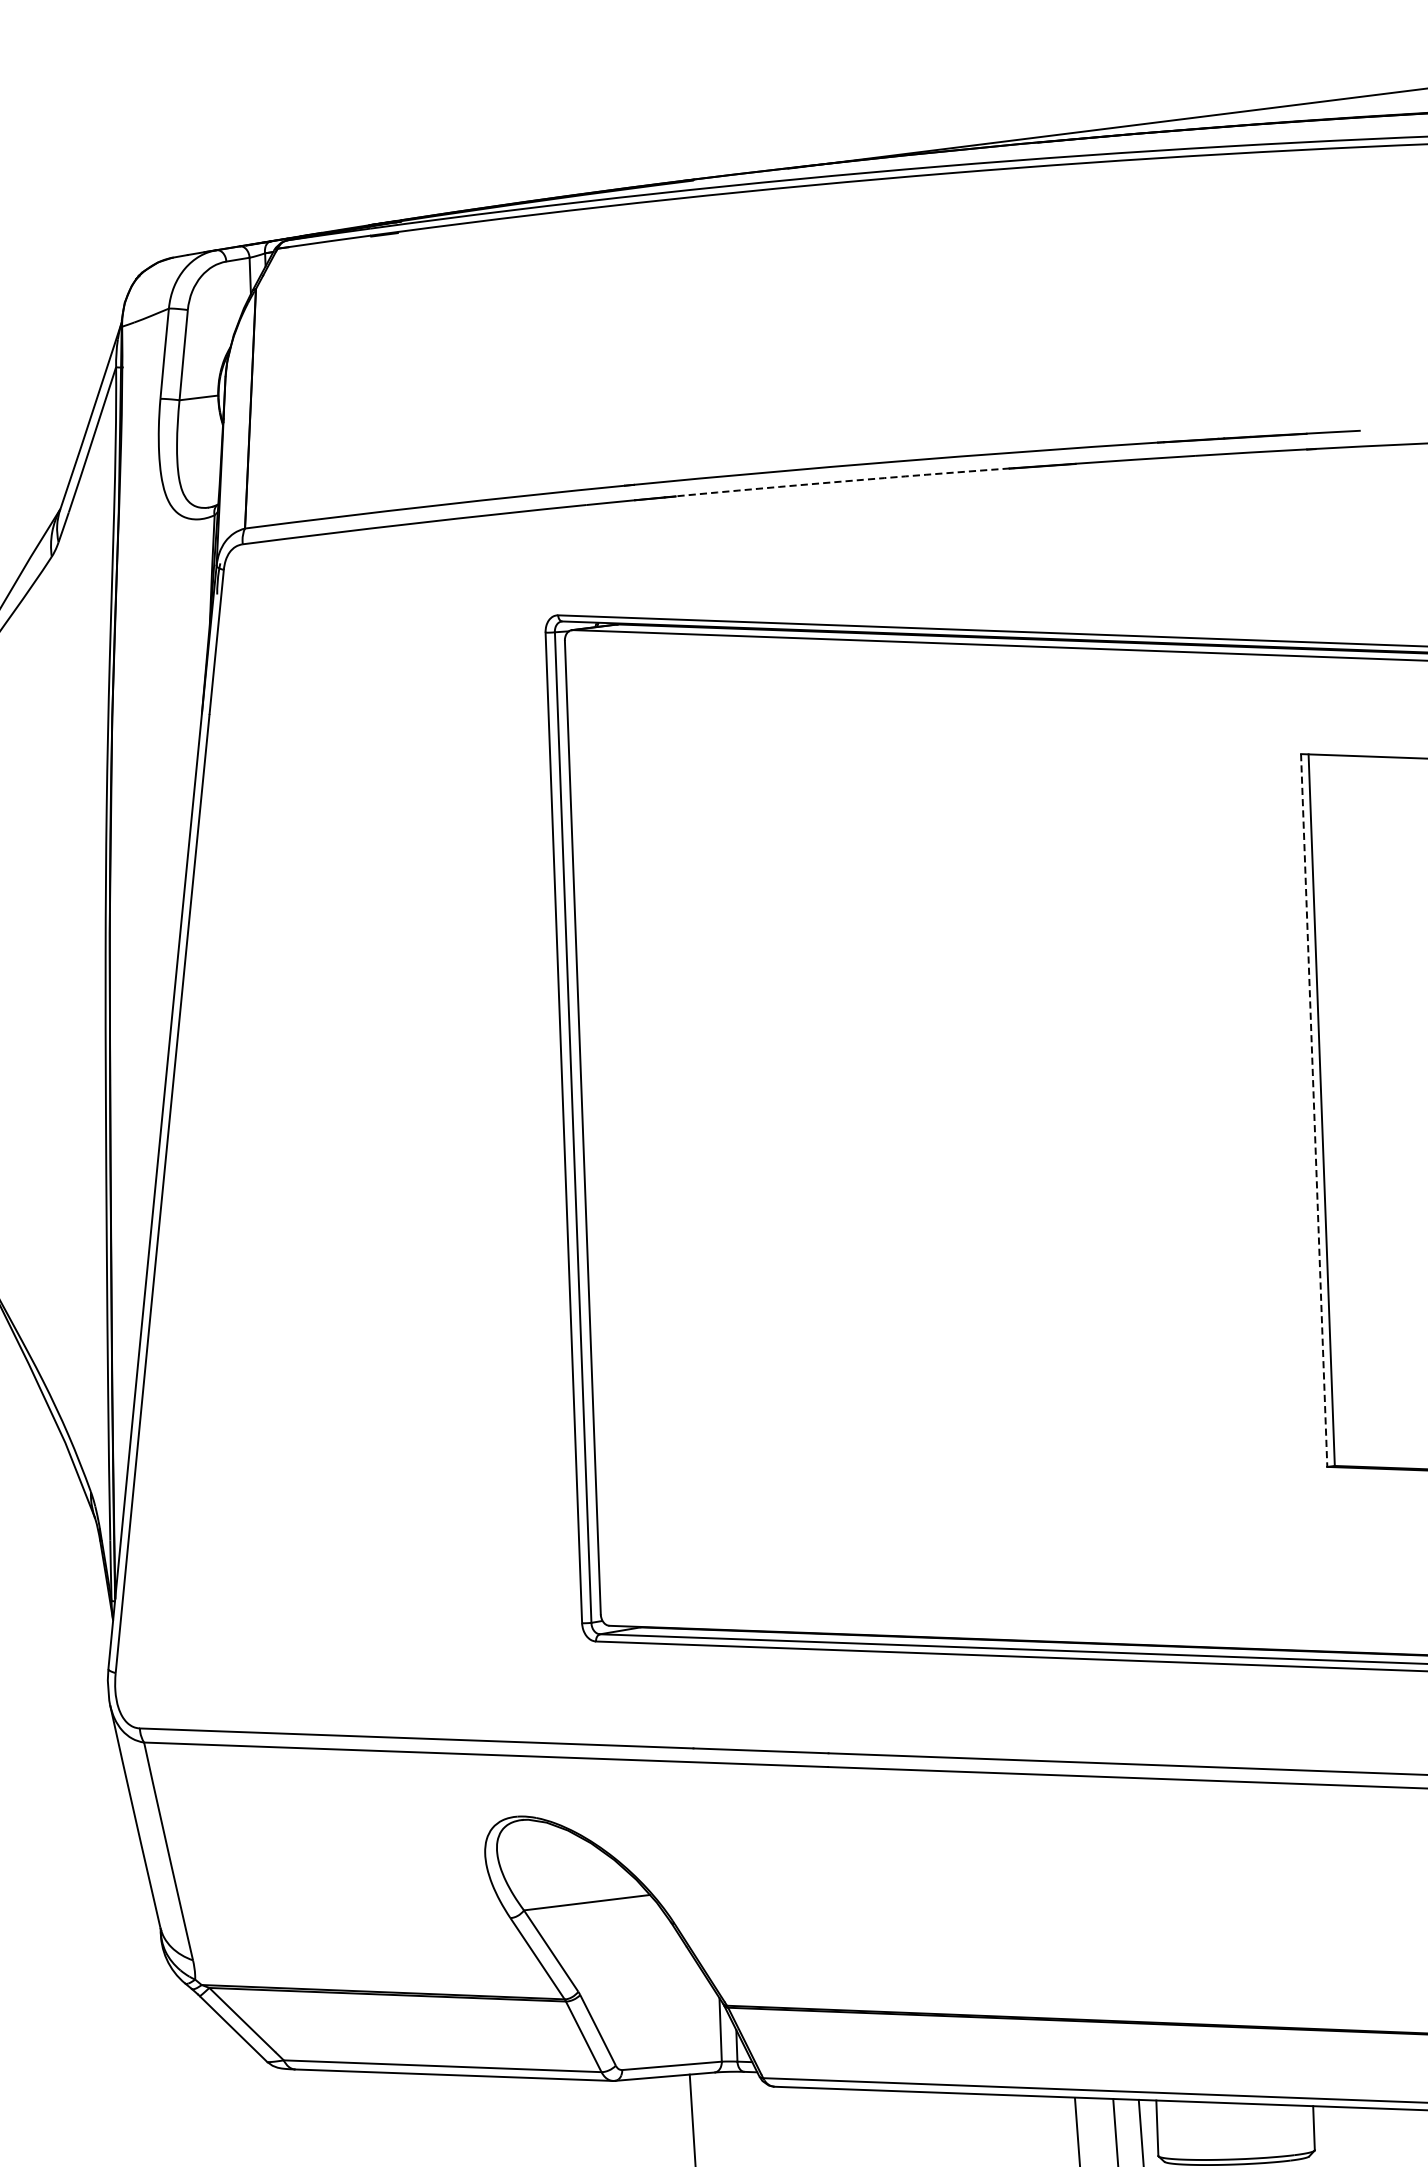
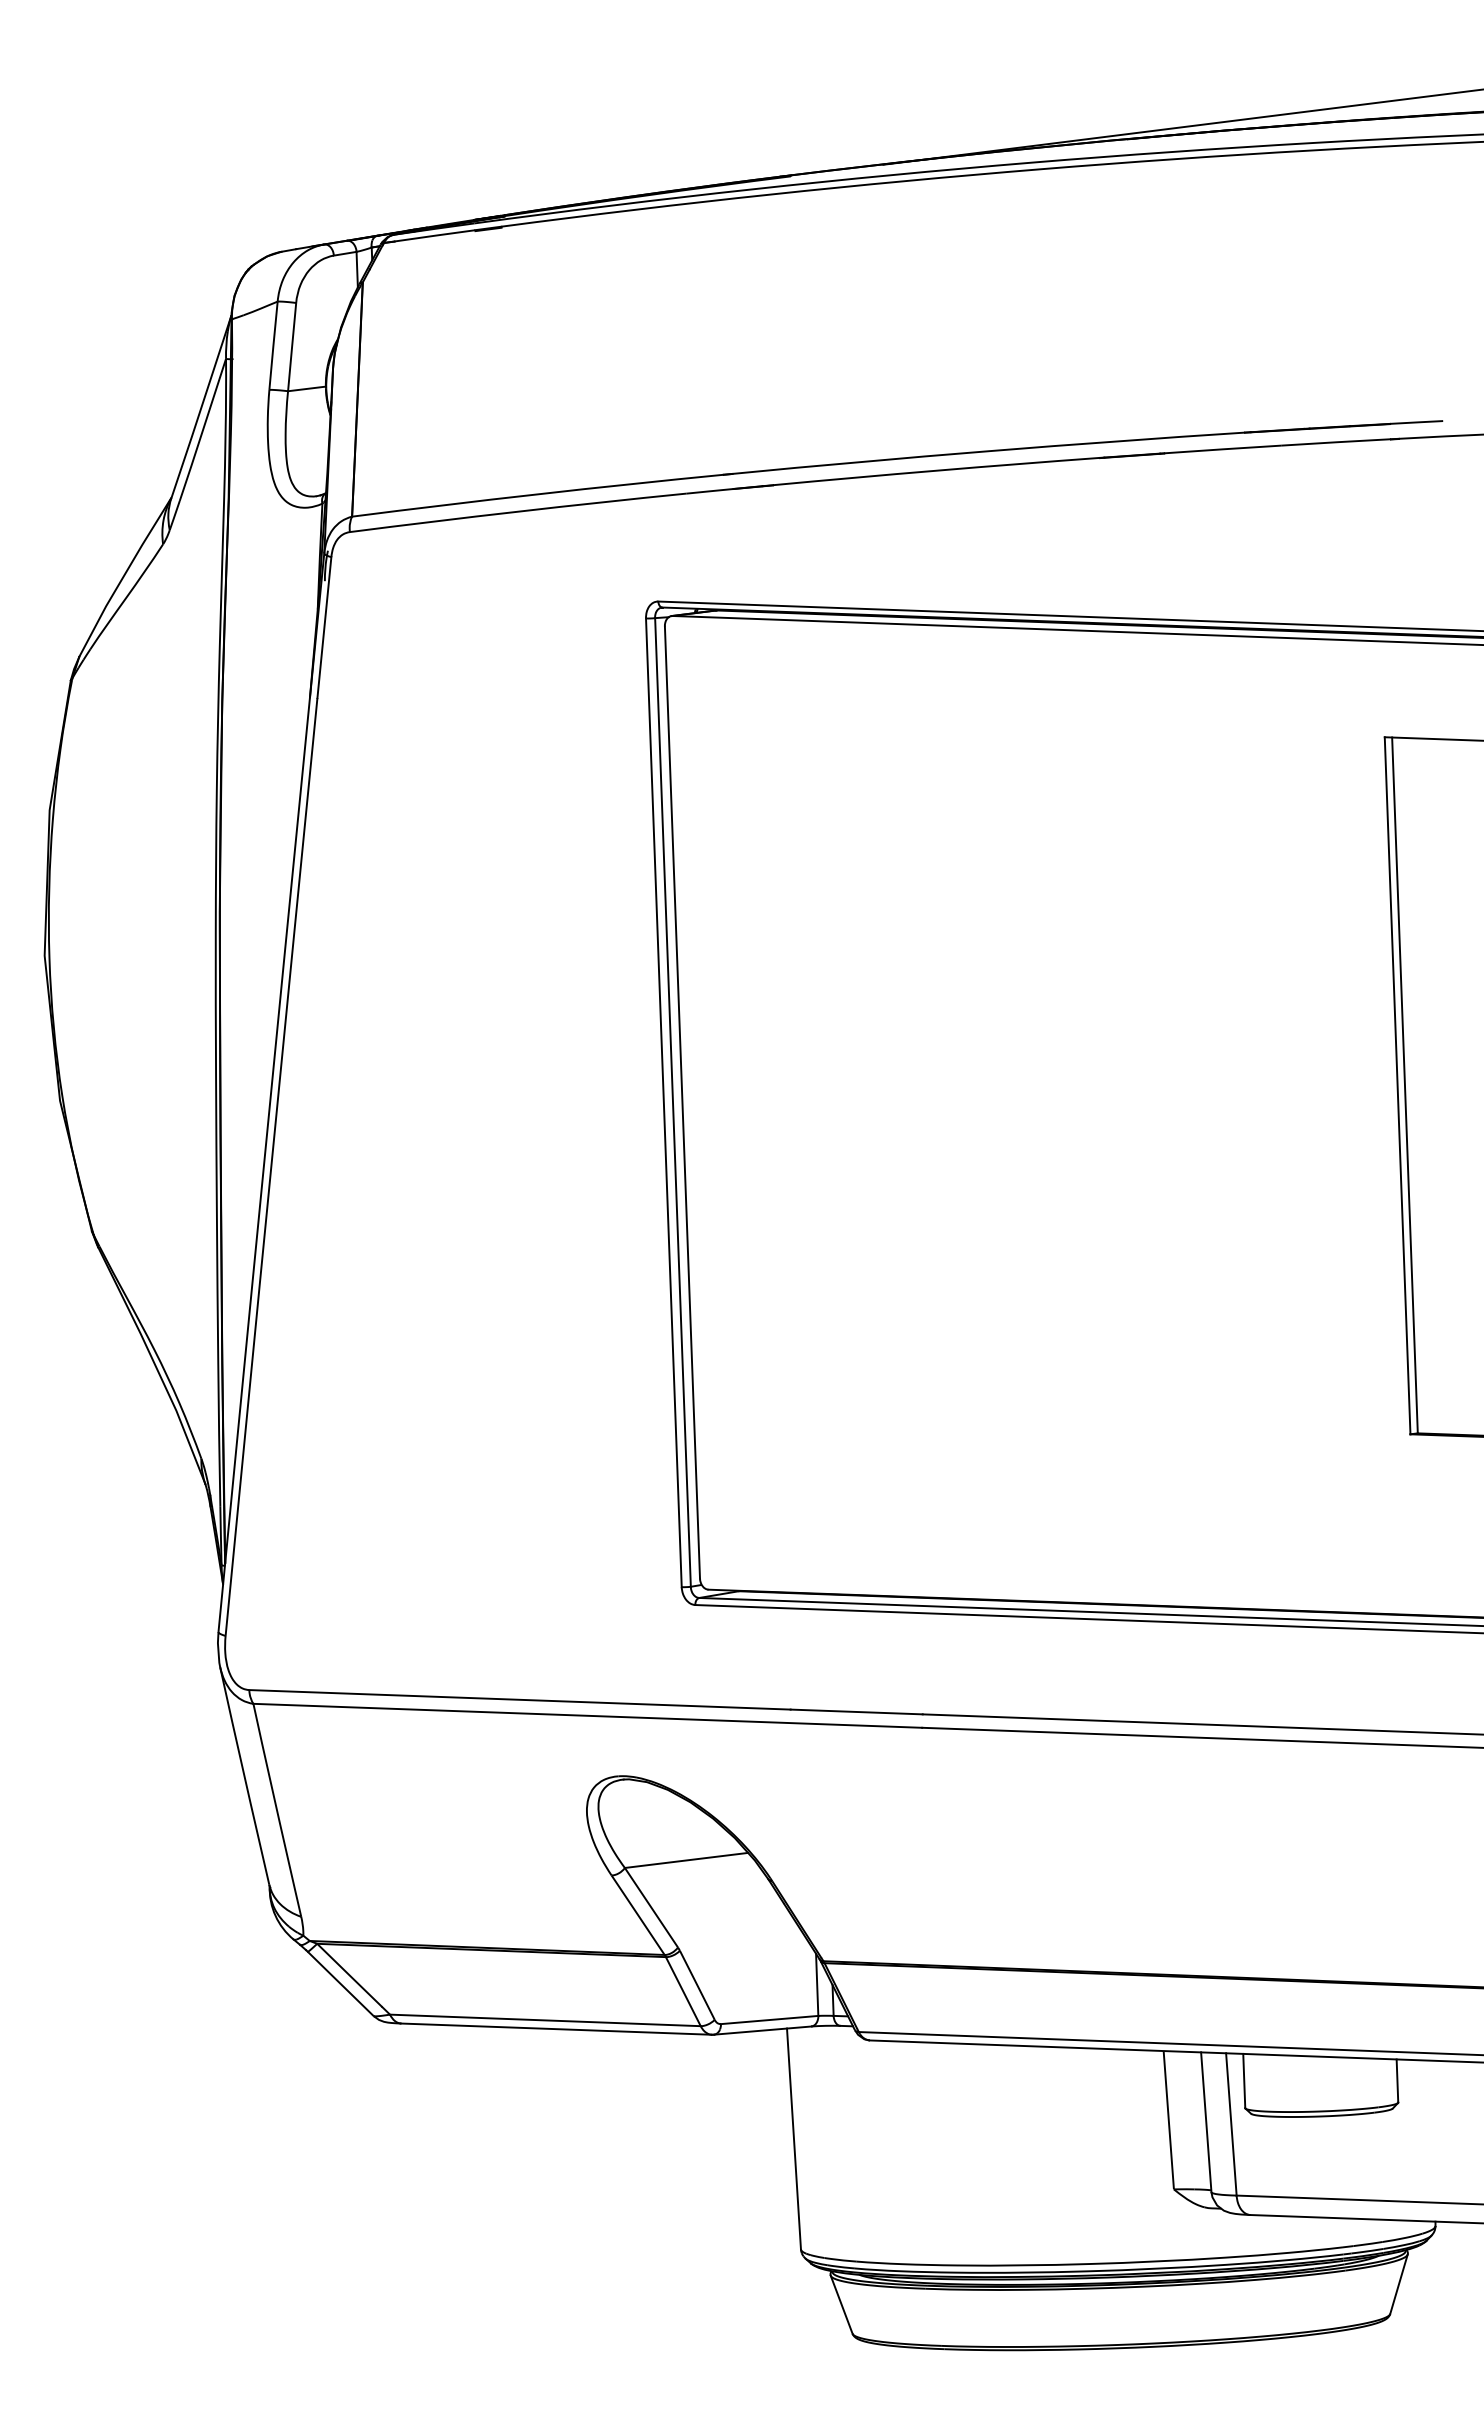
arc: (842, 481) -> (936, 470), dashed -> solid
line: (1314, 1110) -> (1397, 1085), dashed -> solid

